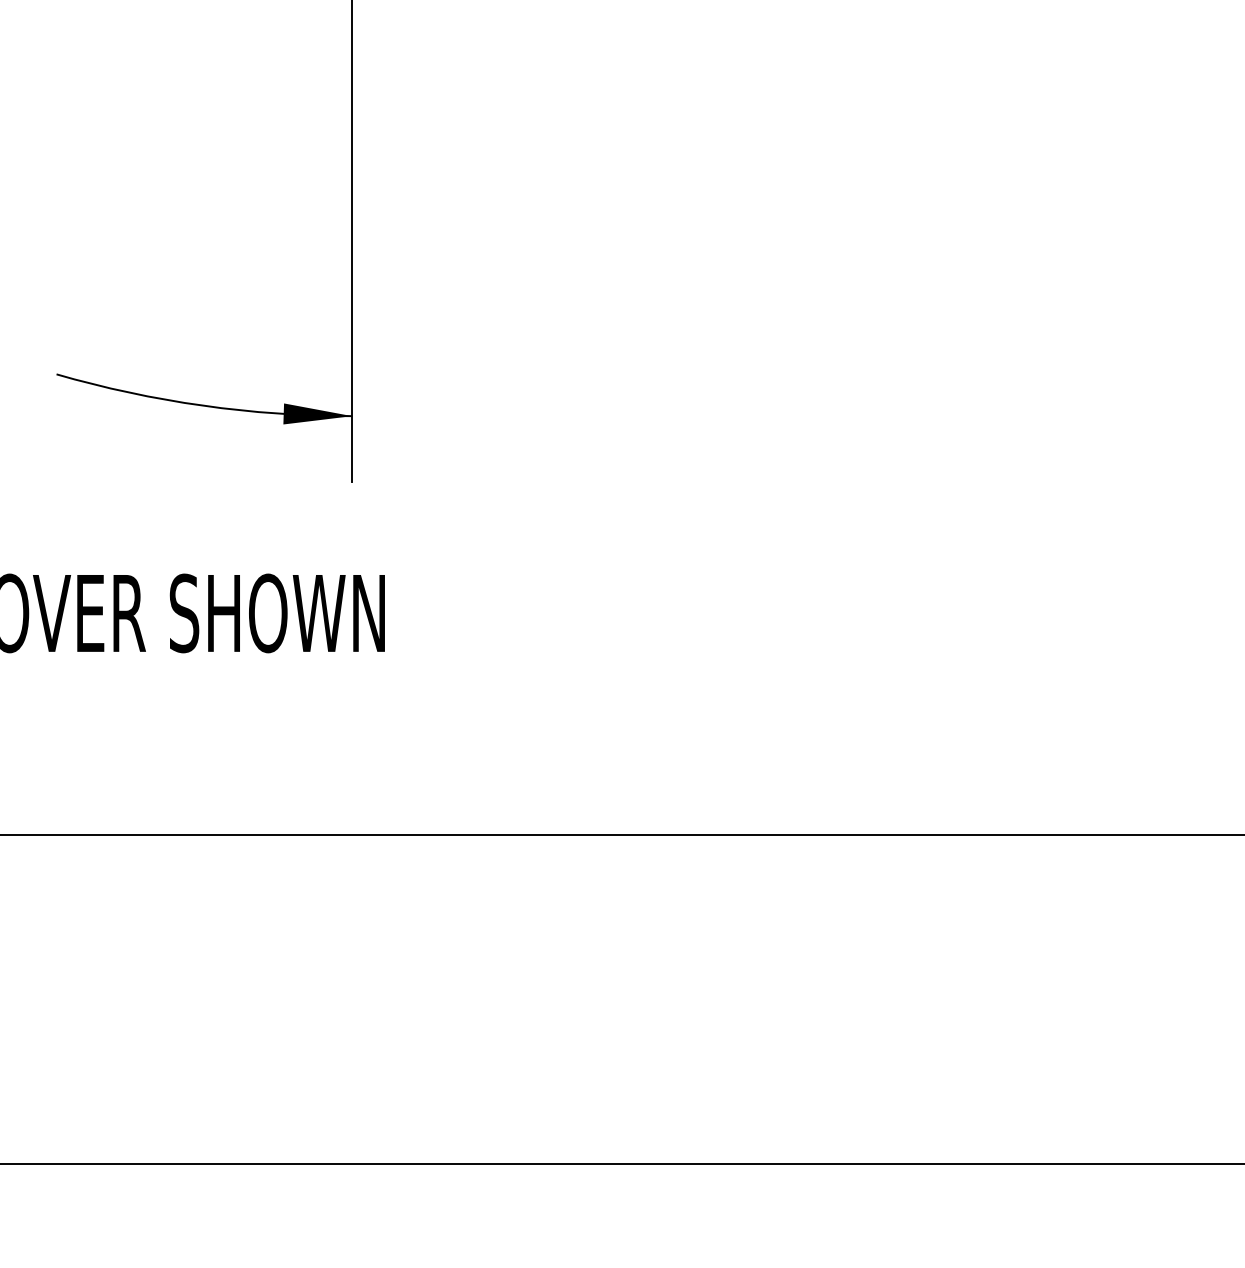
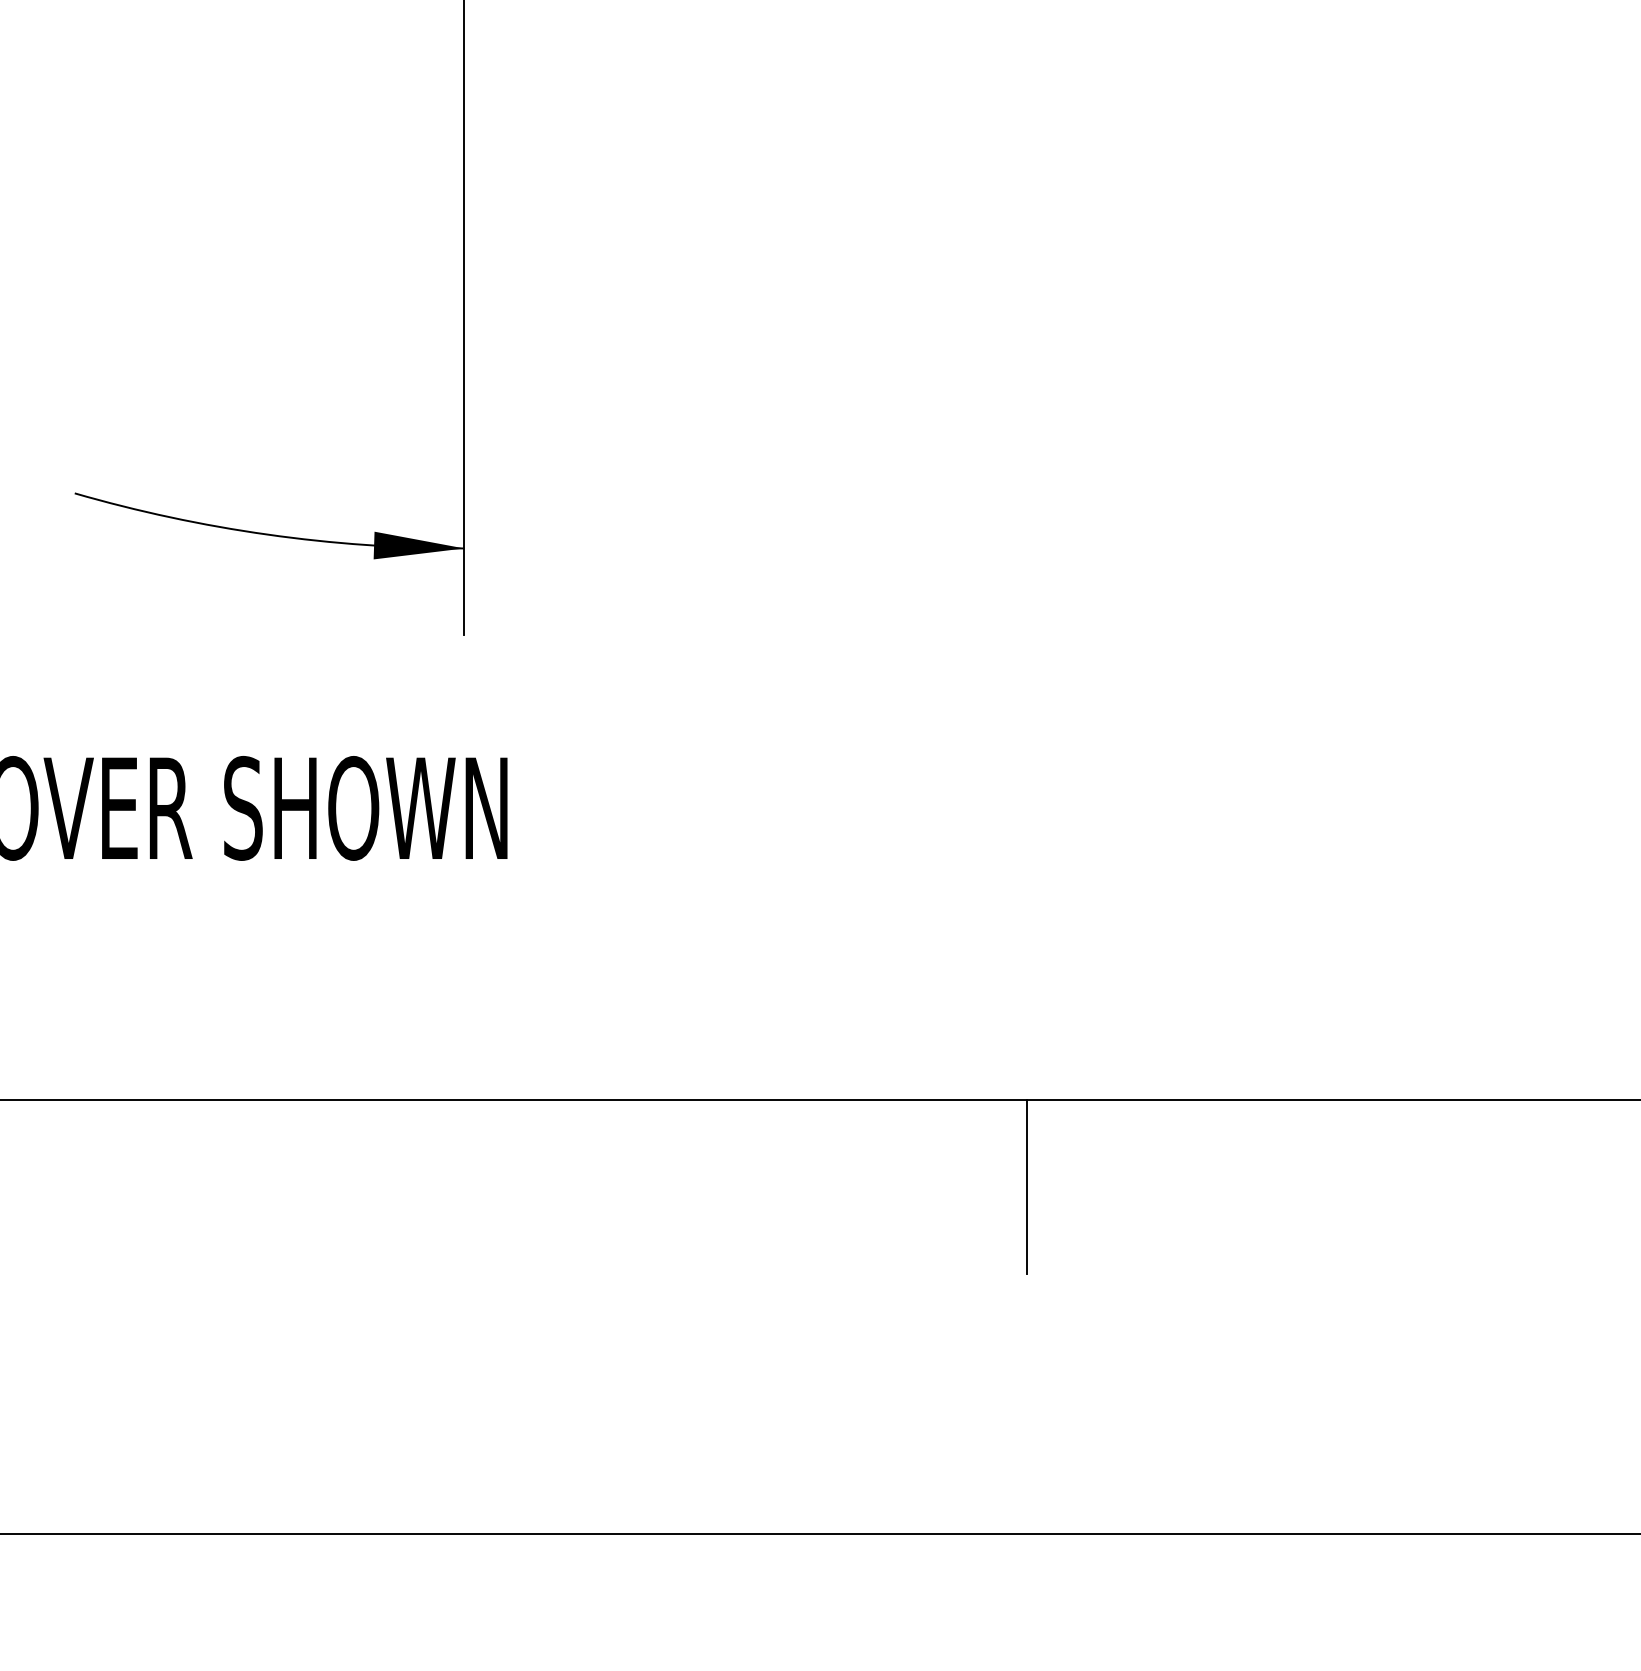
line: (778, 900) -> (1026, 1186), added

